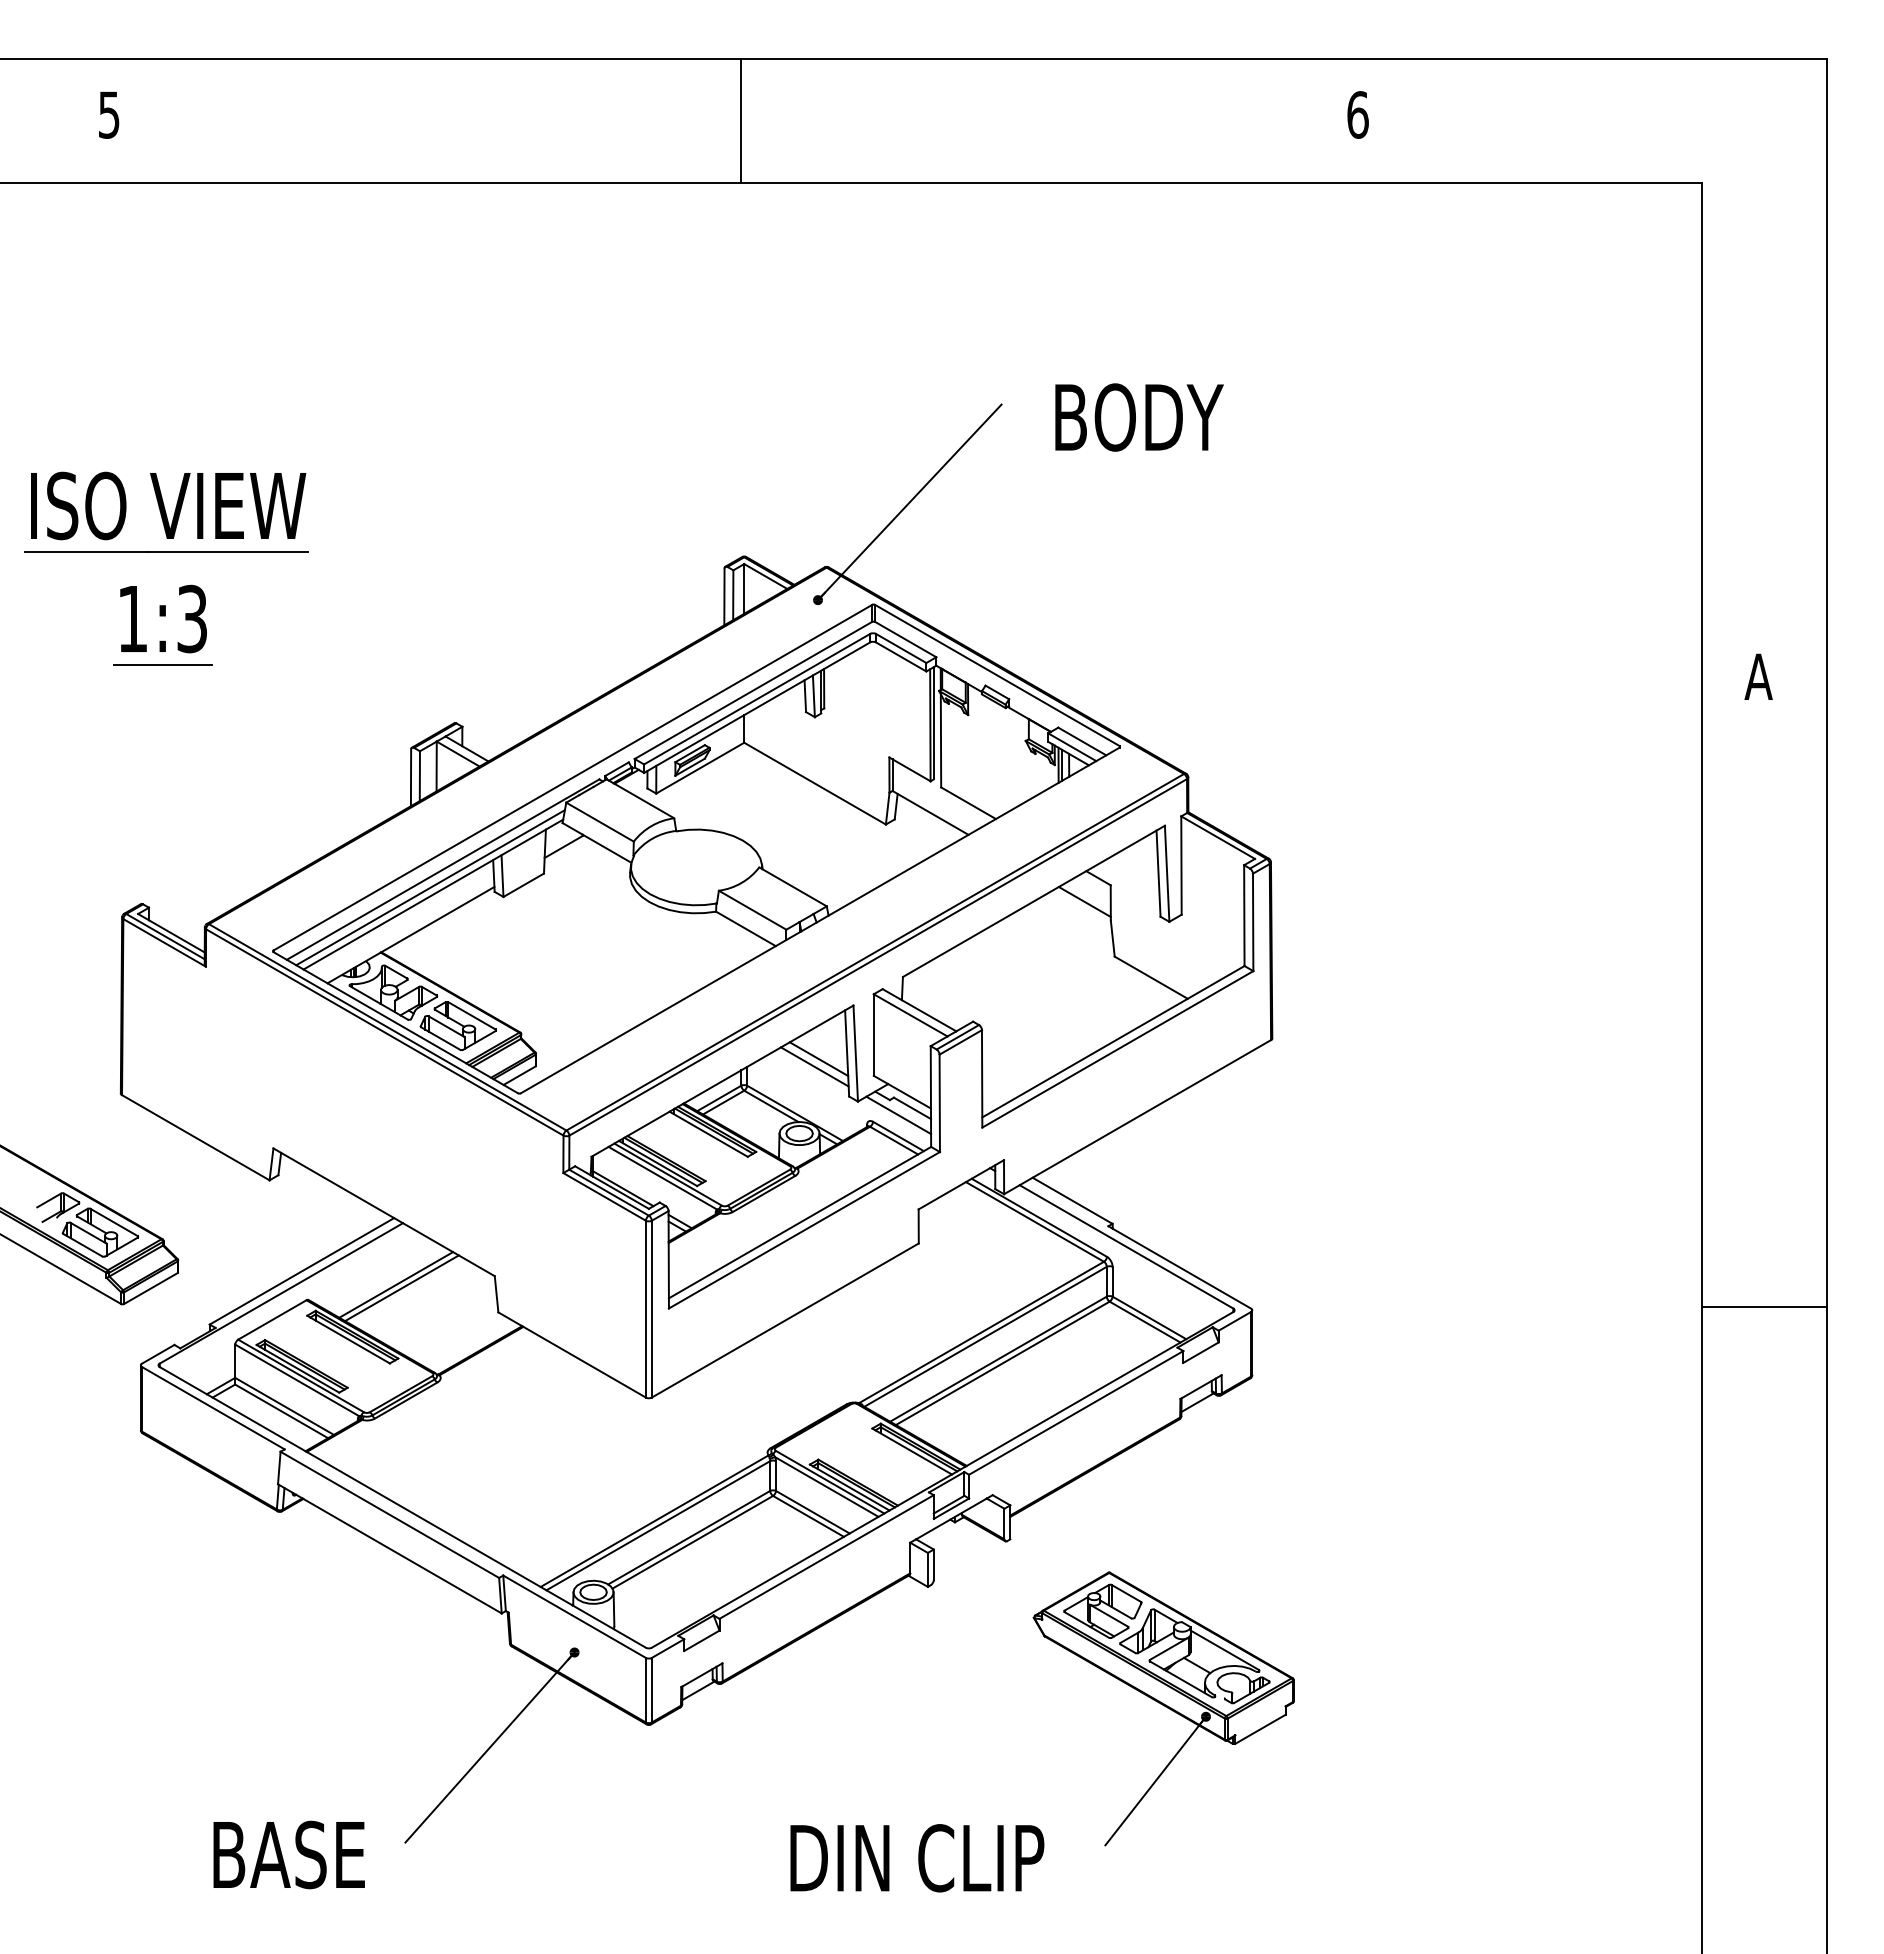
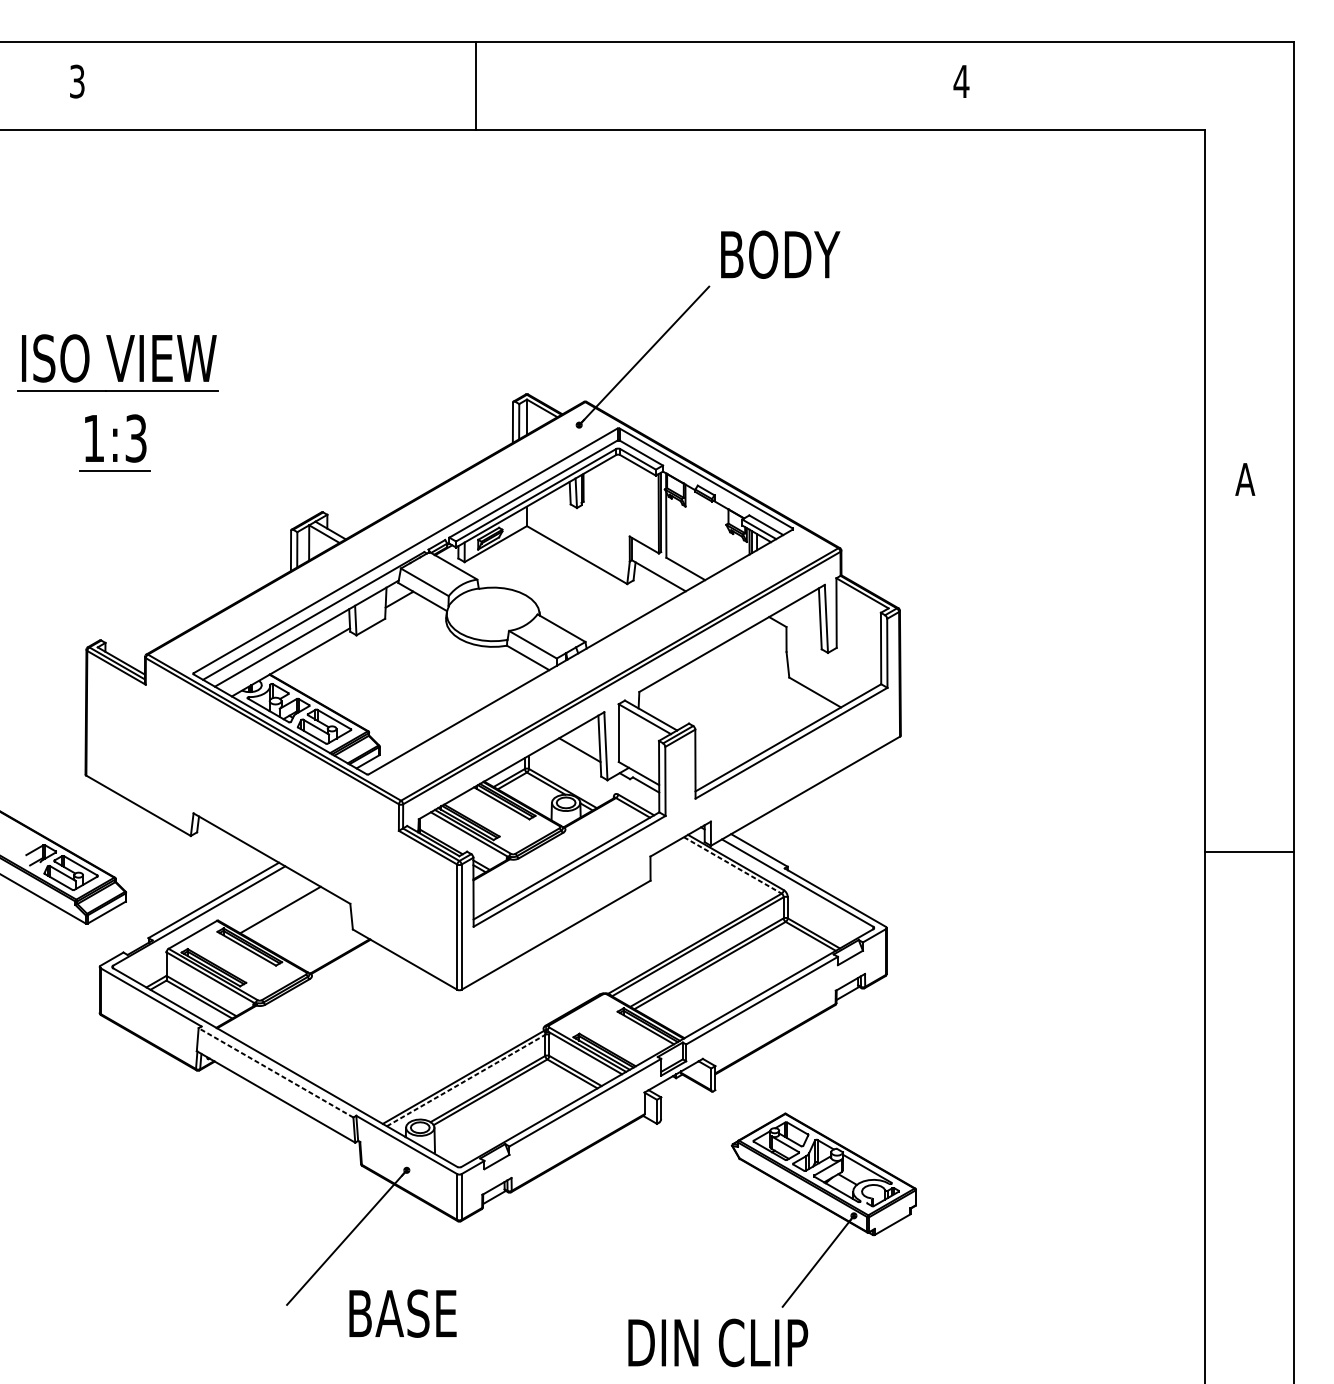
text: (109, 114) -> (77, 81), 5 -> 3
text: (1357, 114) -> (961, 81), 6 -> 4
line: (740, 120) -> (476, 85), moved
text: (1139, 417) -> (780, 254), moved
line: (430, 887) -> (304, 628), removed
line: (1084, 902) -> (767, 639), removed
line: (814, 1066) -> (576, 755), removed
line: (898, 1115) -> (636, 790), removed
line: (1034, 1221) -> (732, 865), solid -> dashed
line: (401, 1288) -> (284, 912), removed
line: (1764, 1307) -> (1249, 852), moved
line: (389, 1514) -> (275, 1072), solid -> dashed
line: (658, 1525) -> (466, 1080), solid -> dashed
text: (288, 1854) -> (402, 1313), moved
text: (917, 1858) -> (718, 1343), moved

